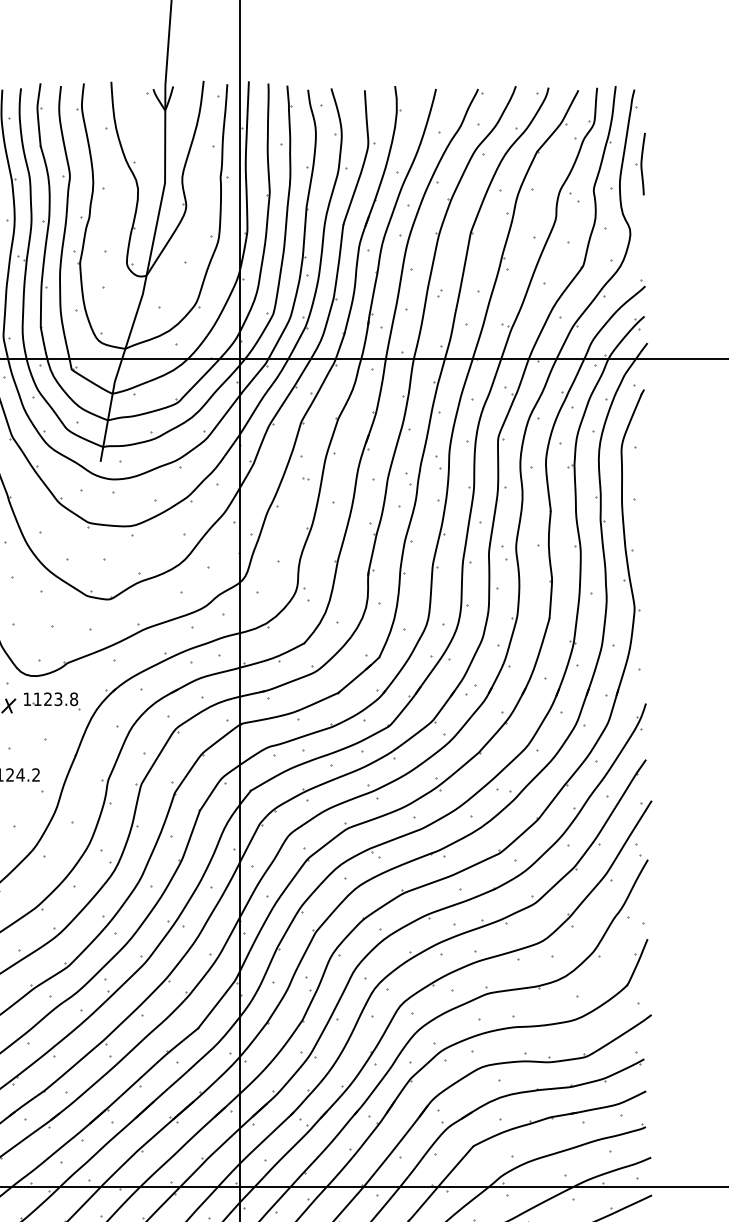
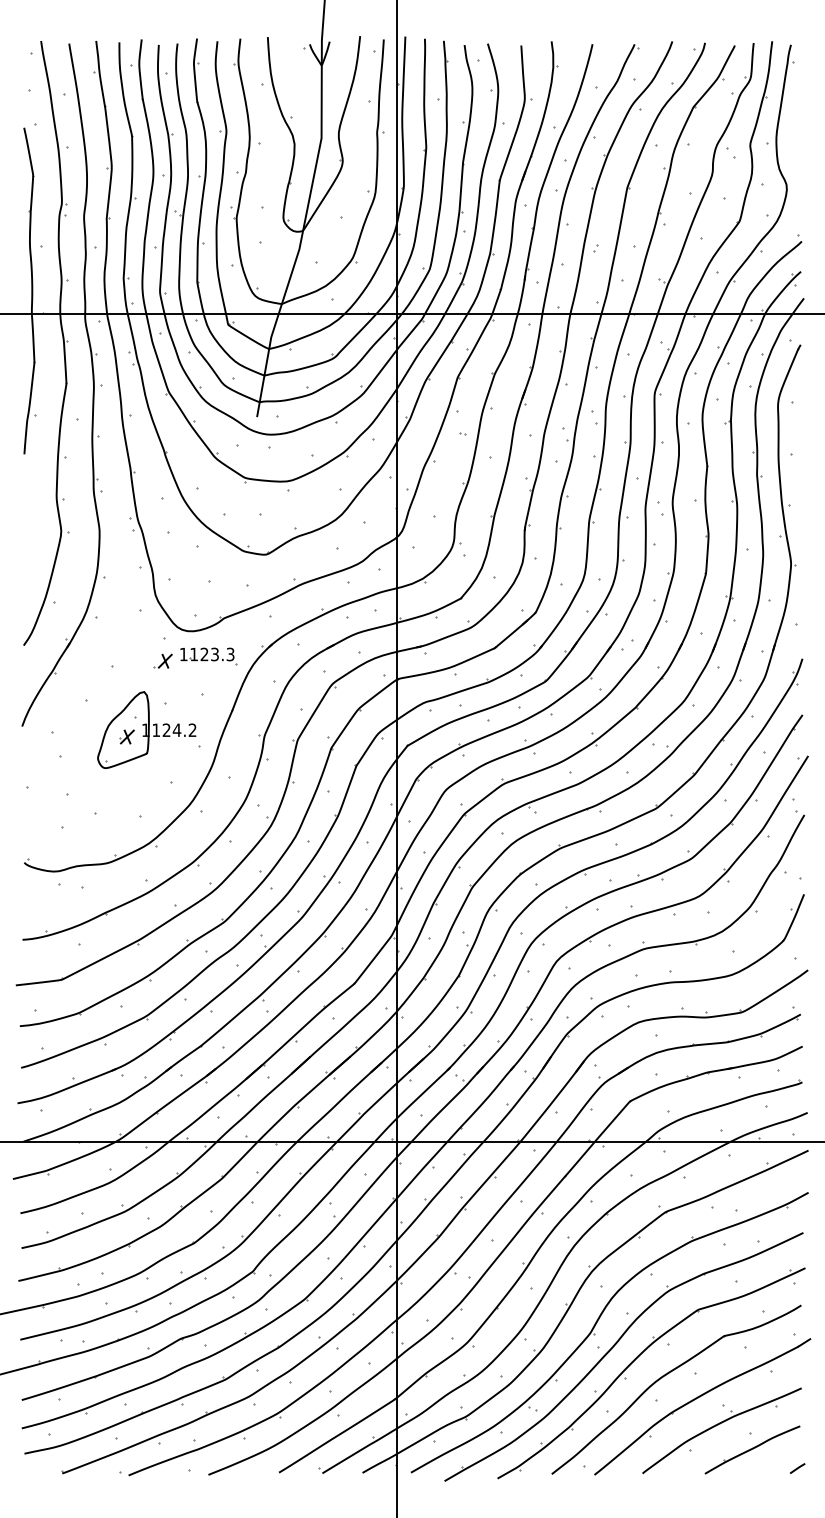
part: (640, 164) -> (796, 119), removed
text: (74, 699) -> (230, 654), 1123.8 -> 1123.3

